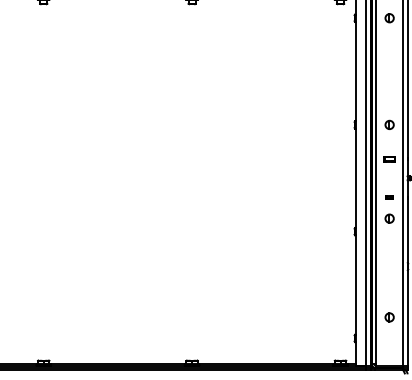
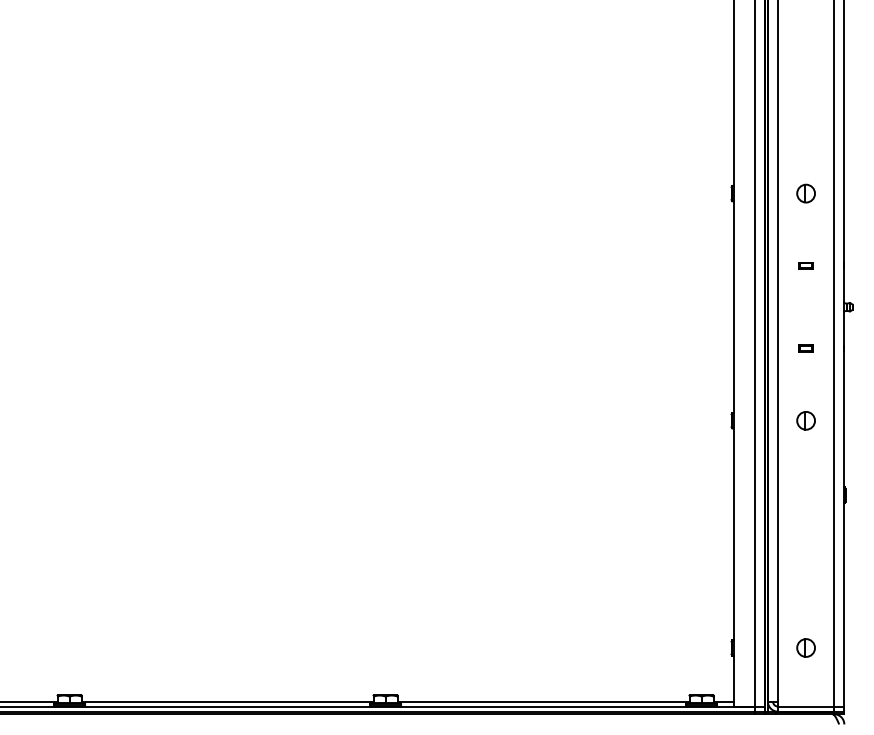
part: (389, 158) -> (805, 264), size x0.62
part: (389, 218) -> (805, 420), moved
part: (389, 317) -> (805, 648), moved

